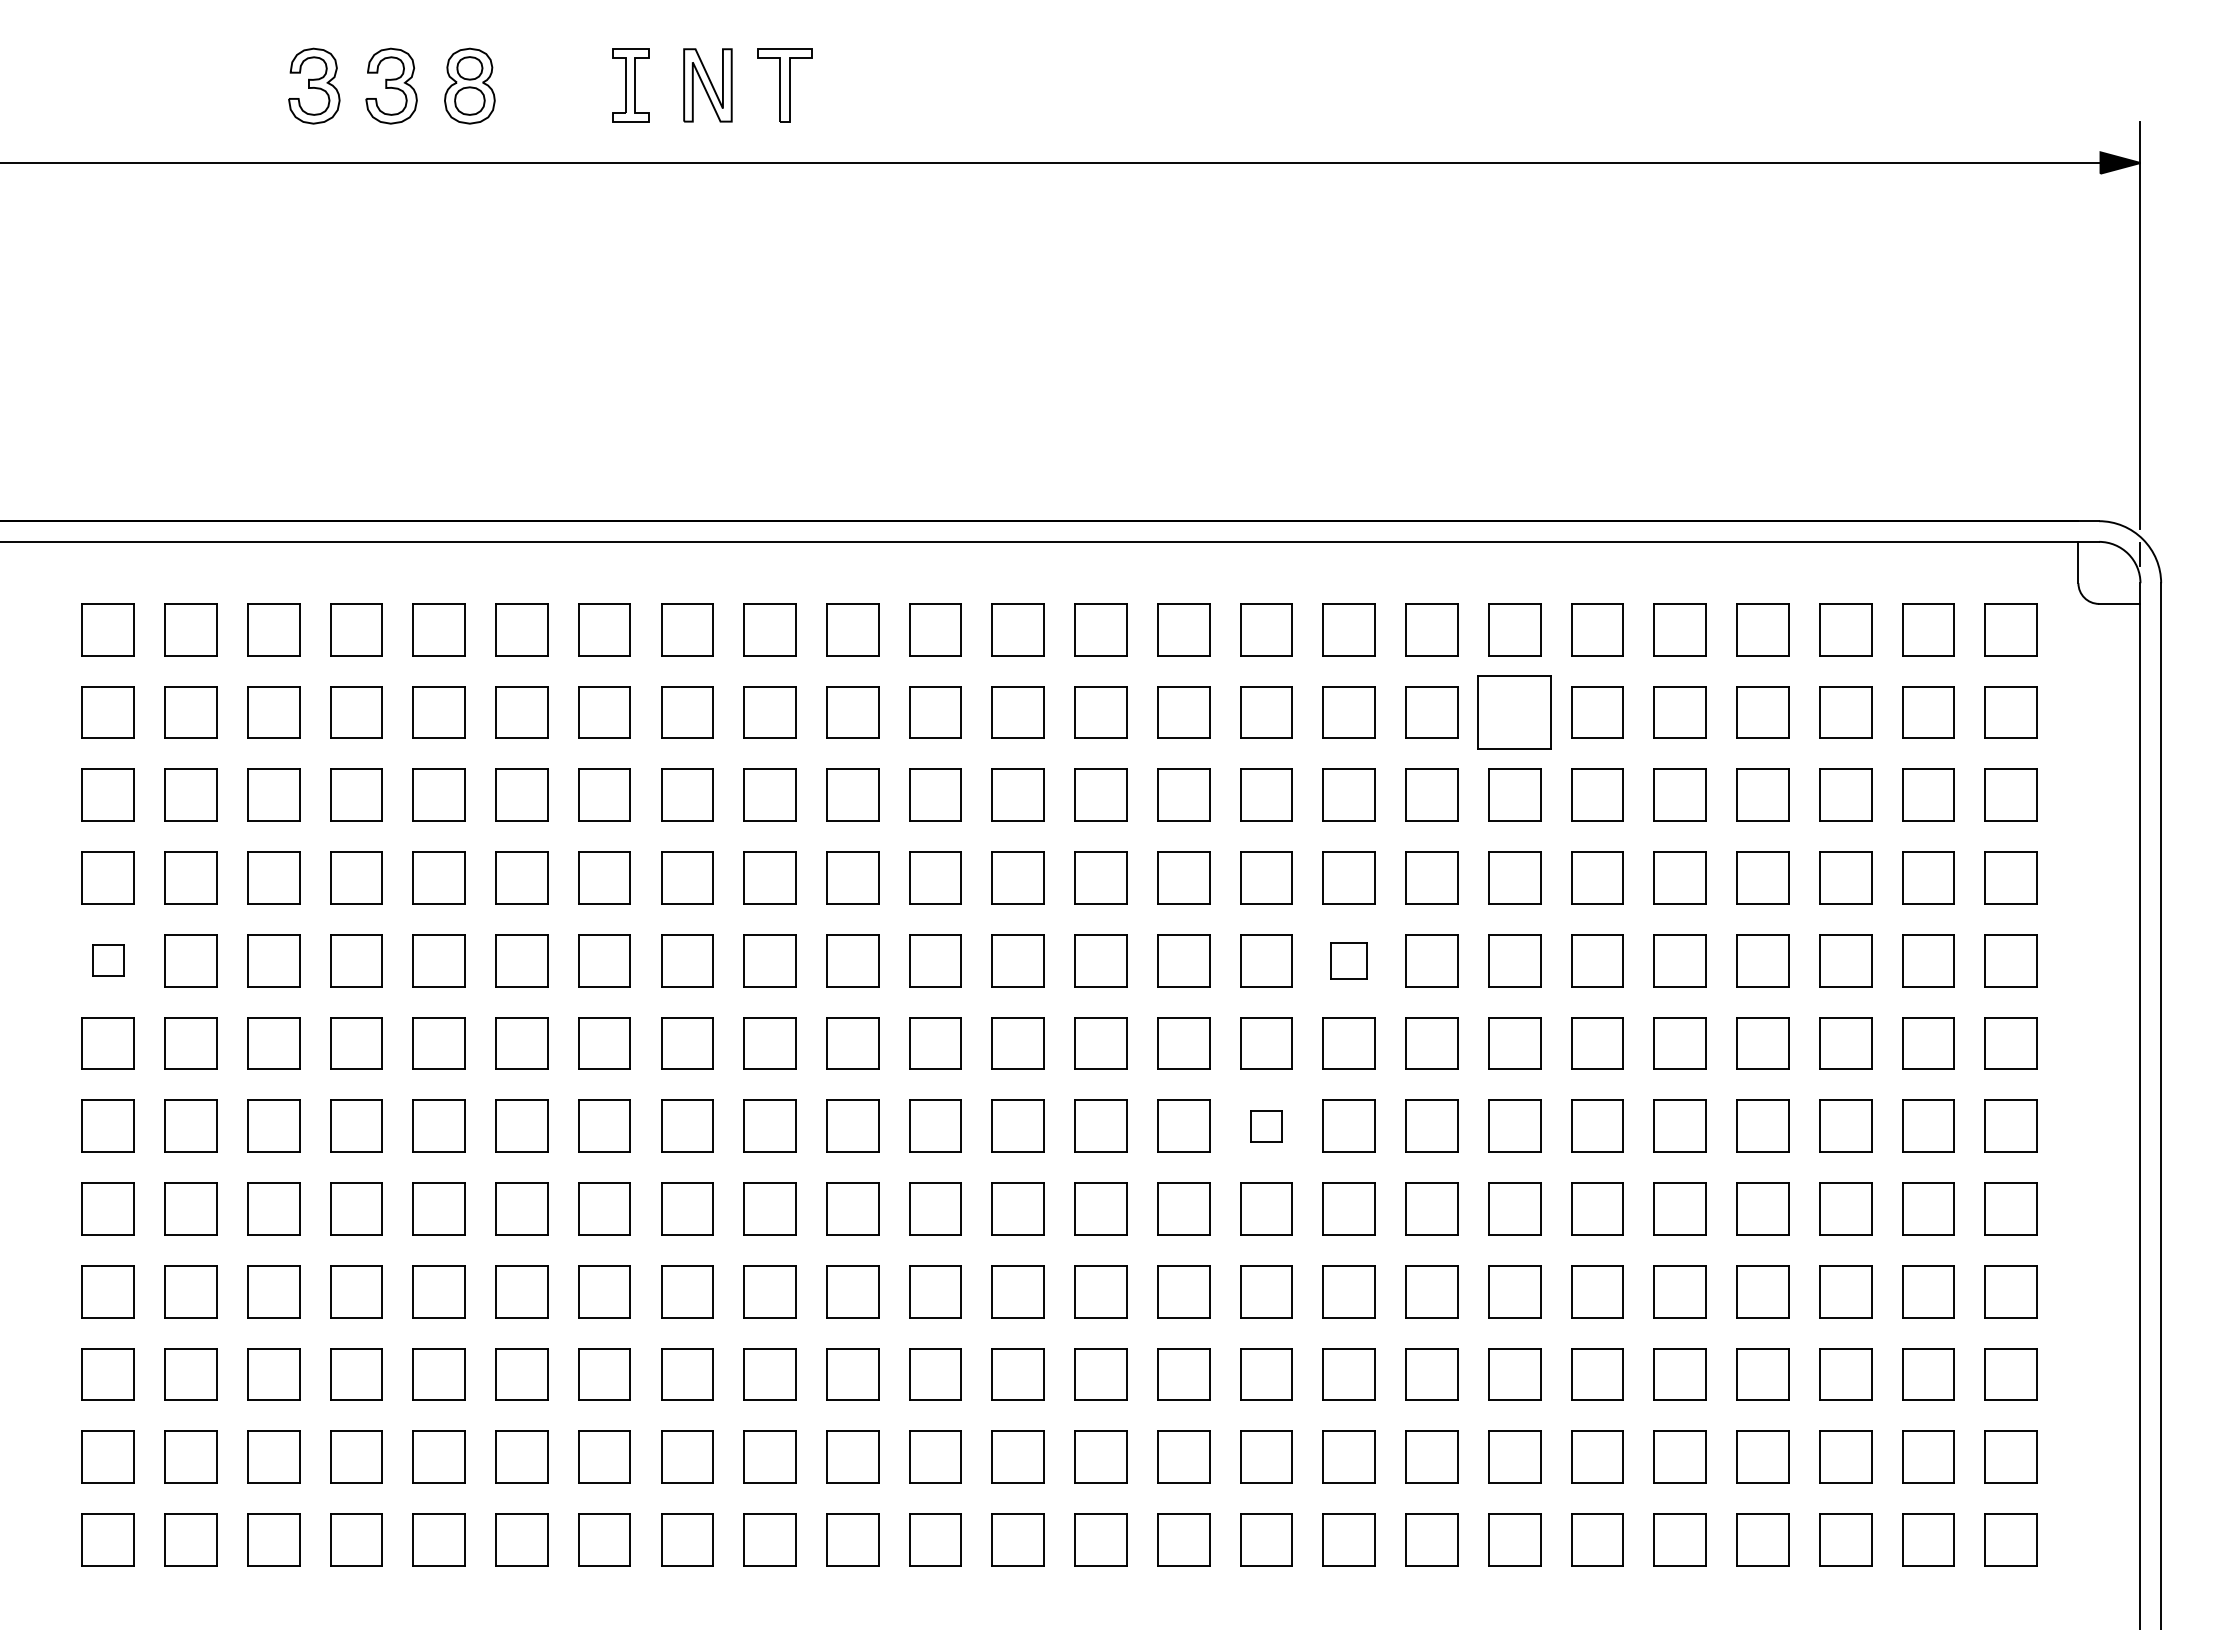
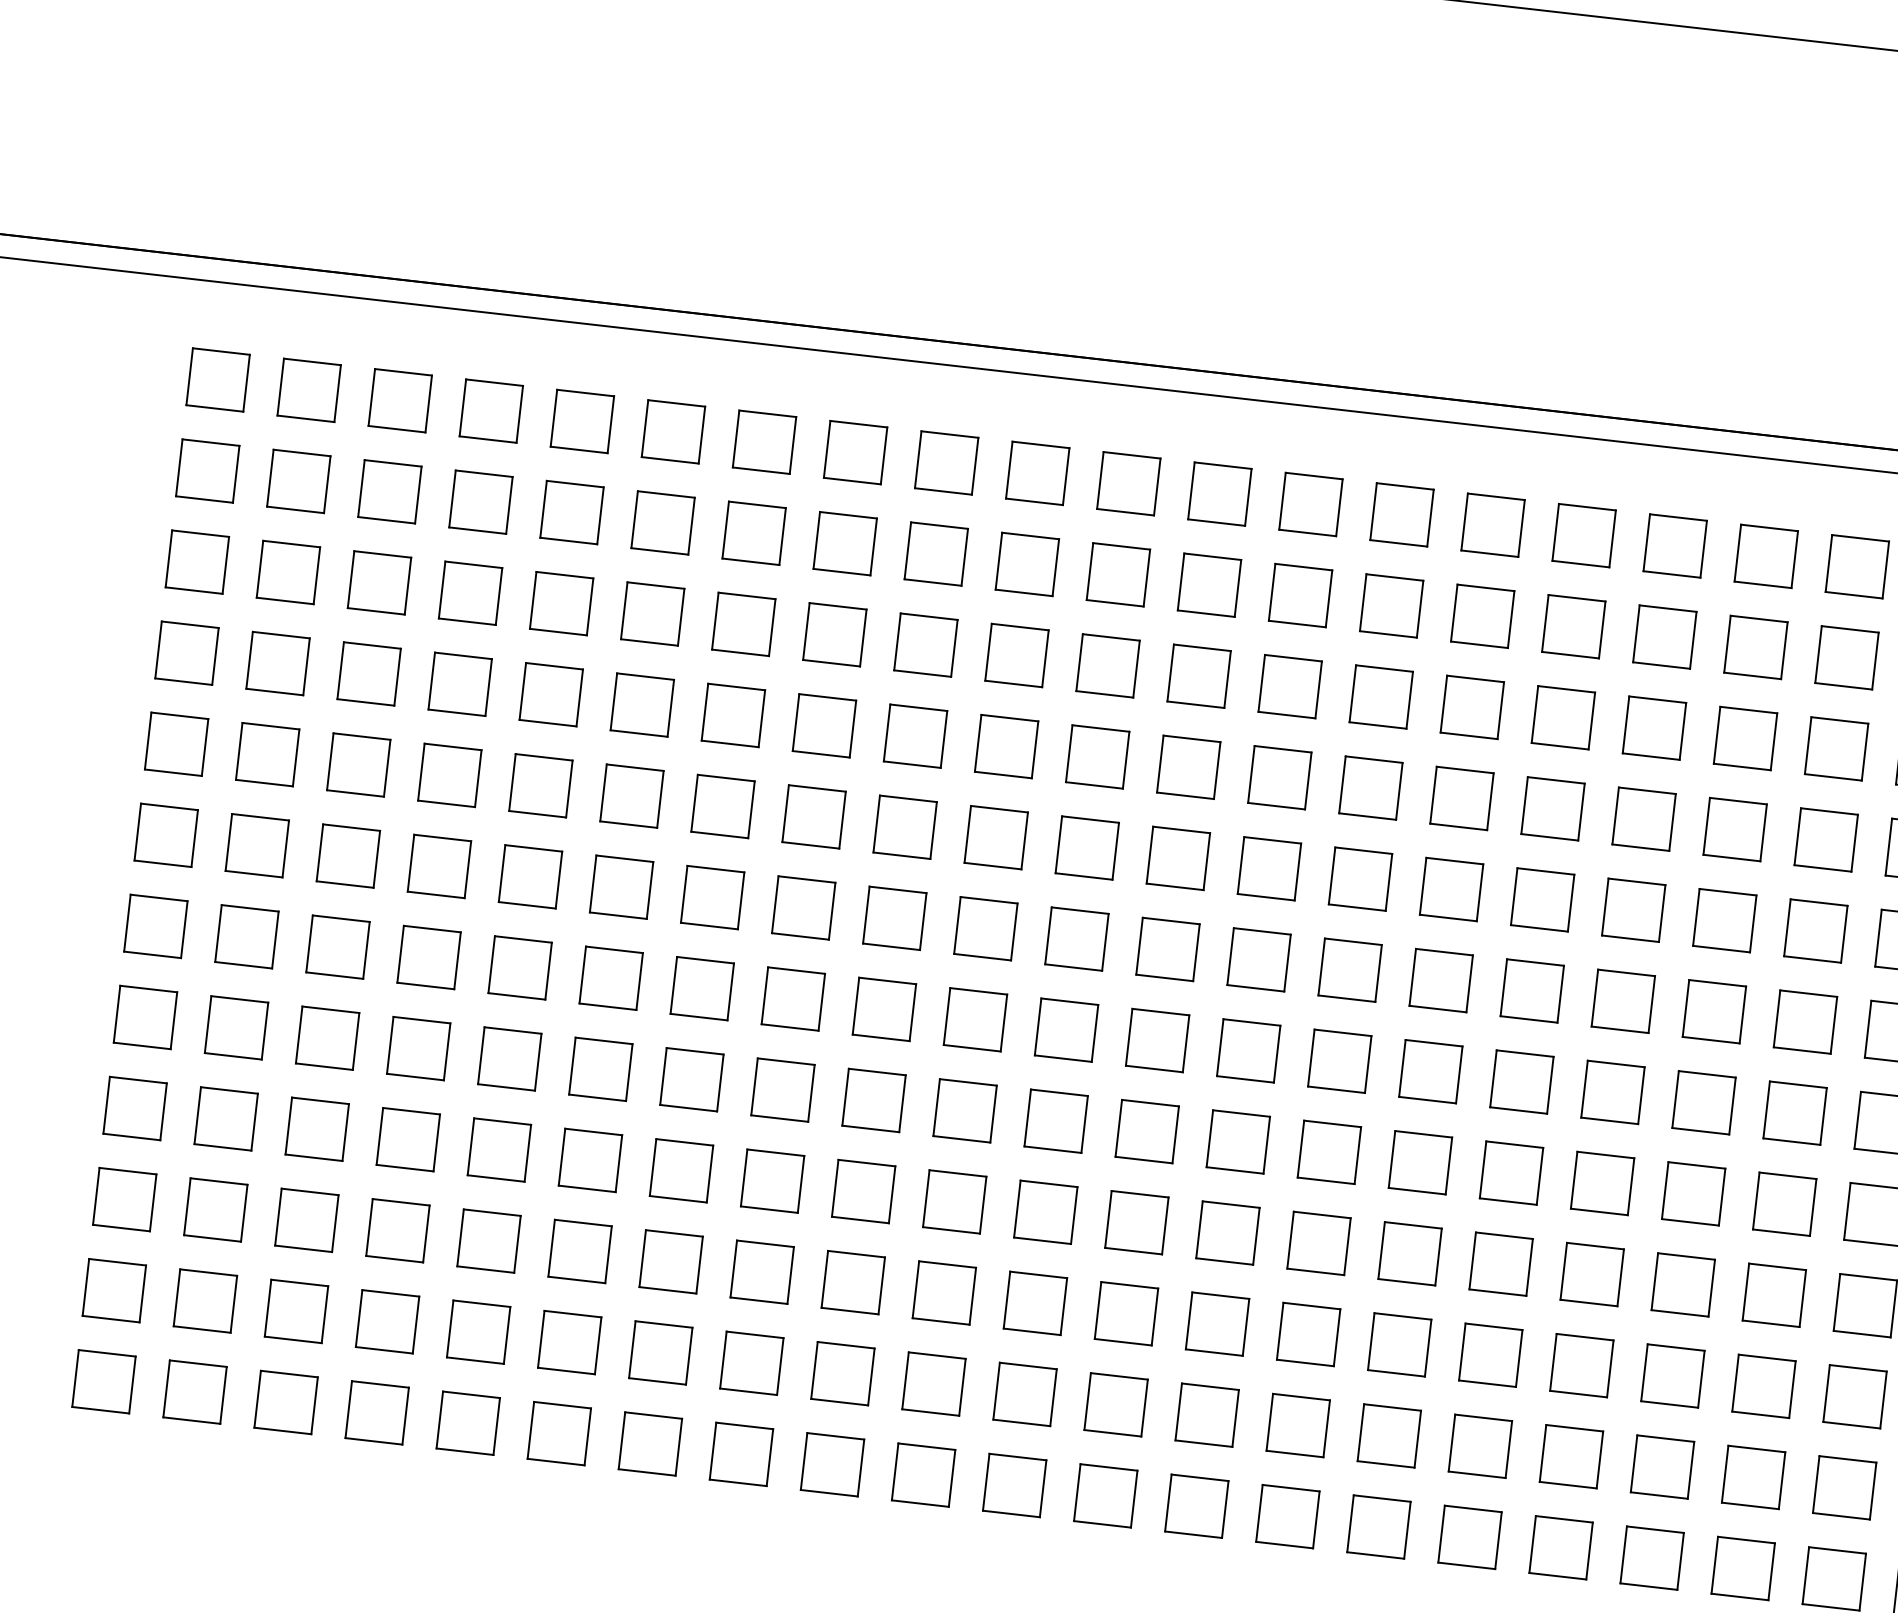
part: (1514, 712) -> (1755, 647), size x0.71
part: (107, 960) -> (175, 743), size x1.67
part: (1348, 960) -> (1541, 899), size x1.43
part: (1266, 1125) -> (1430, 1070), size x1.67

